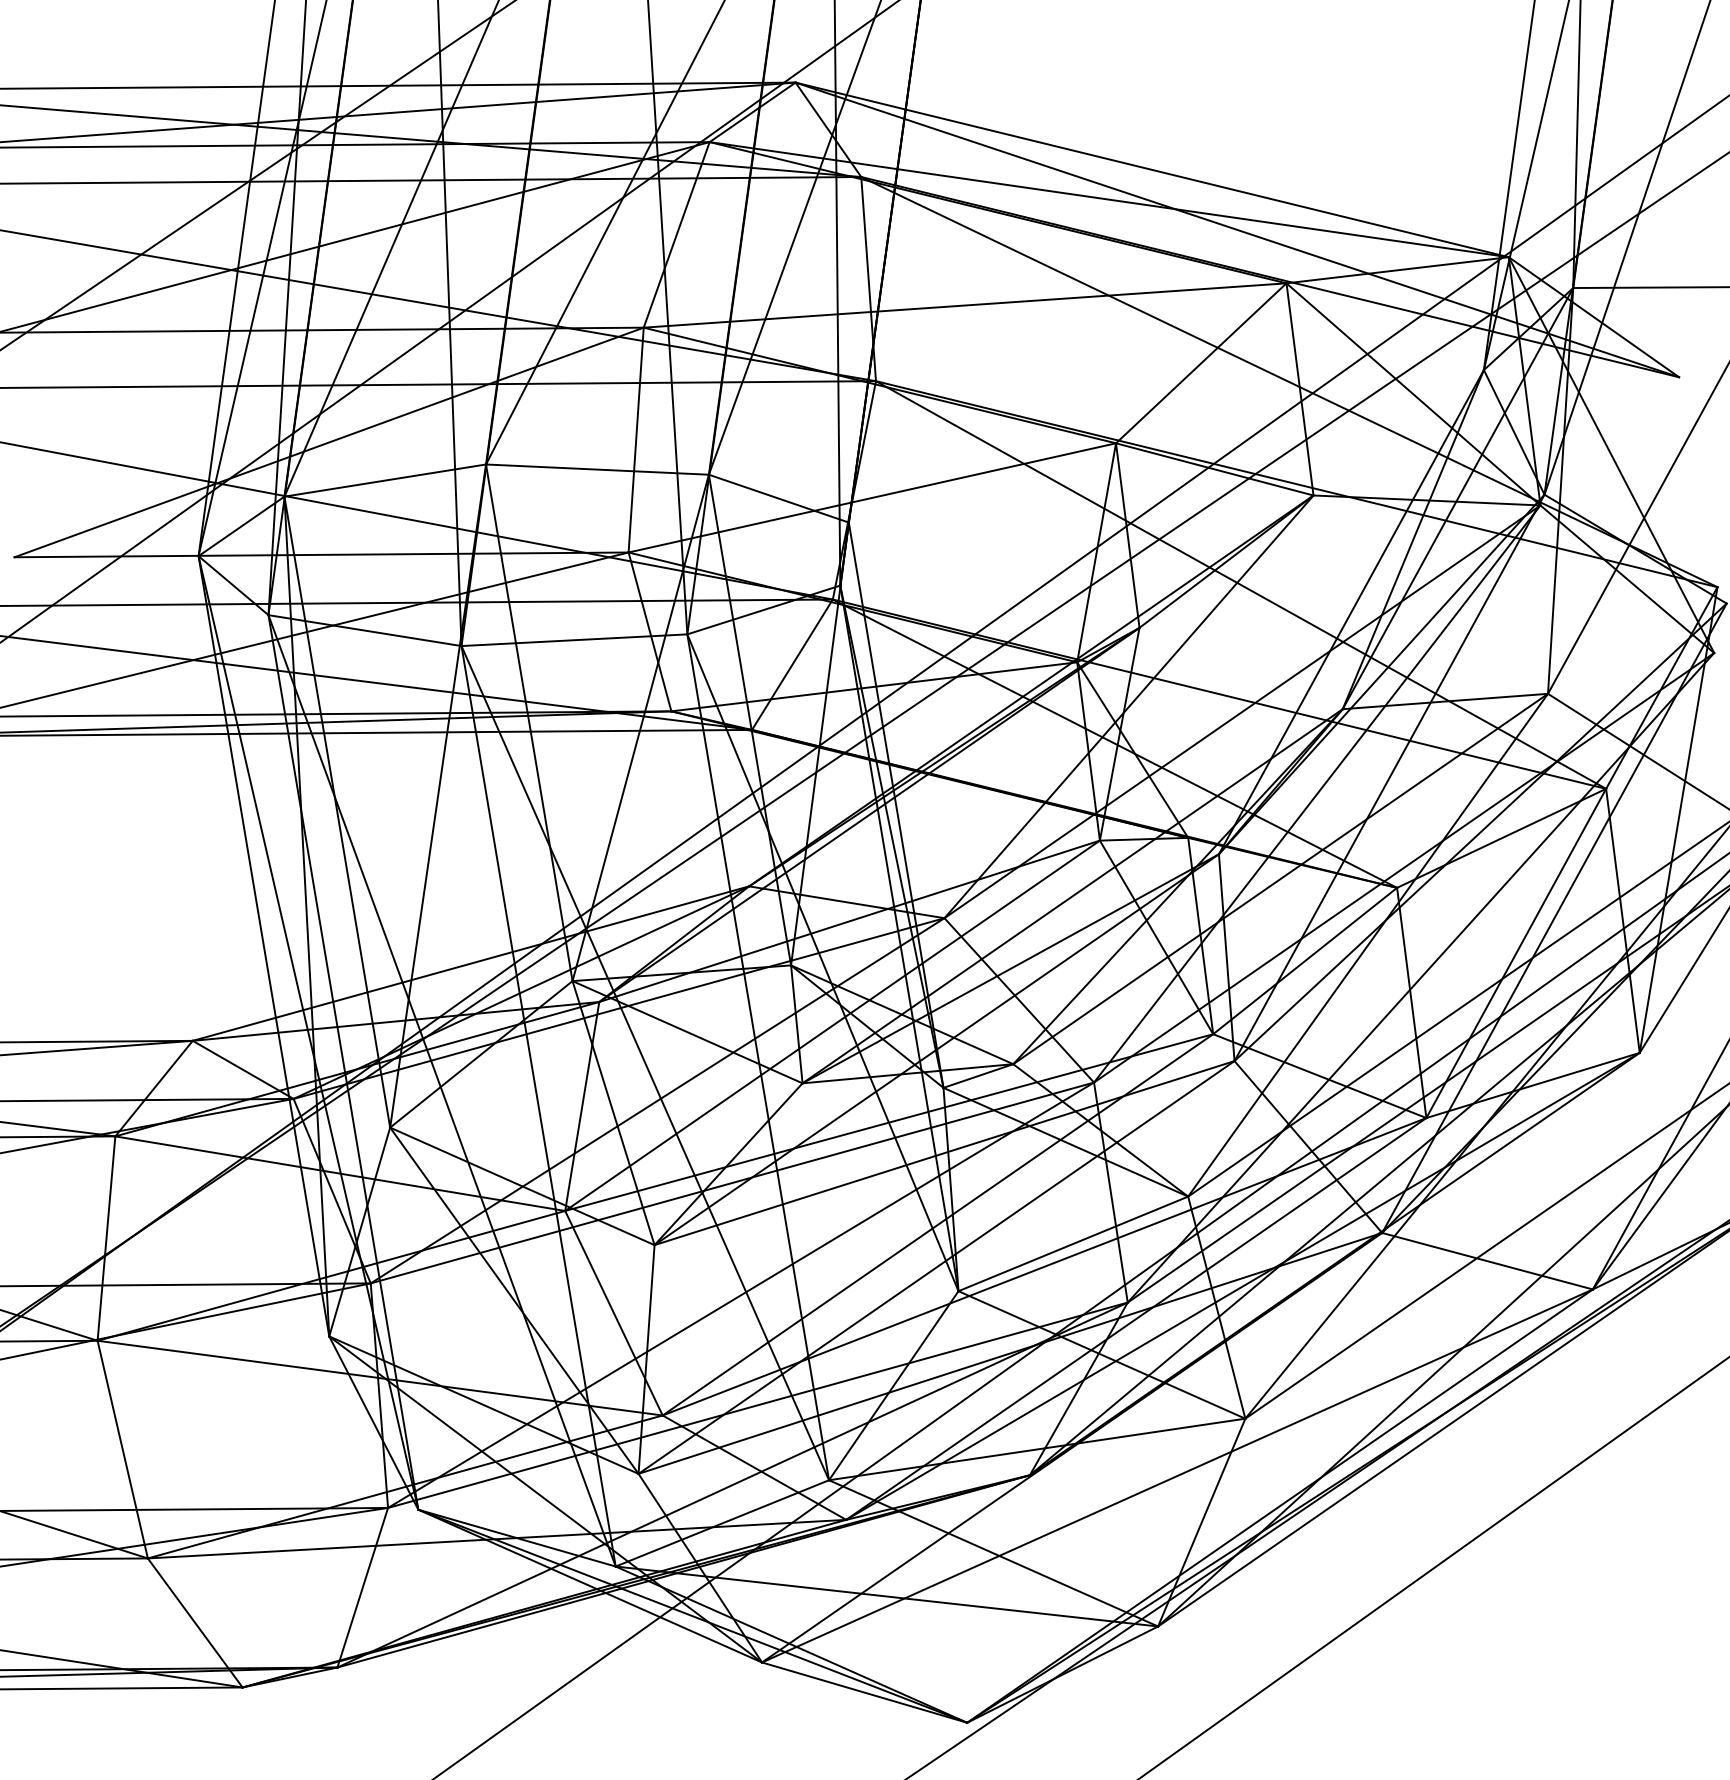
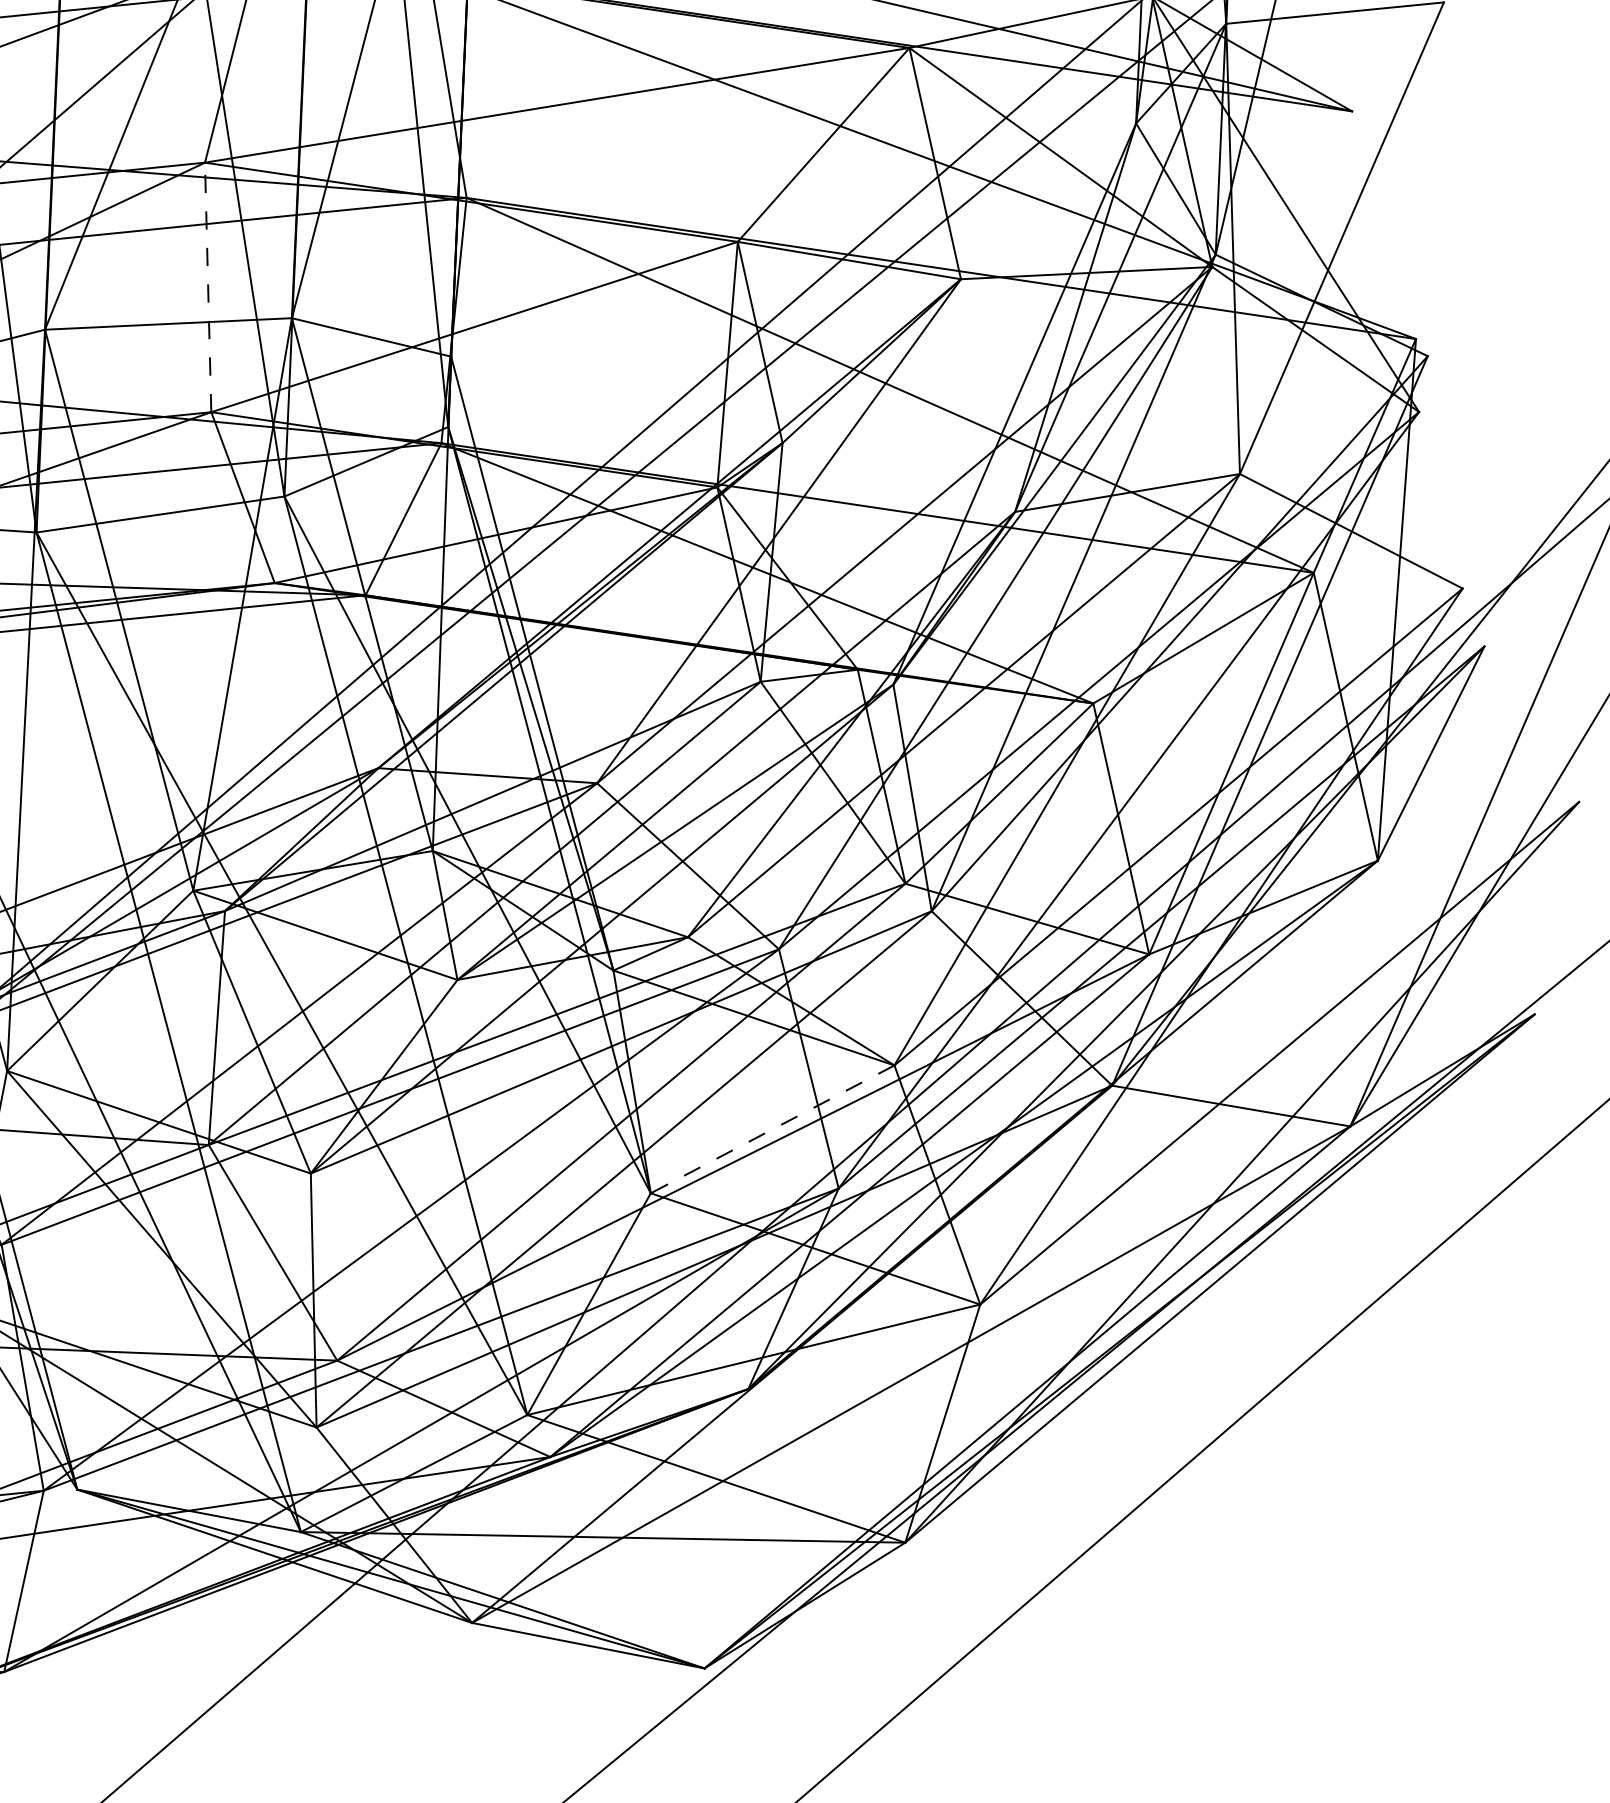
line: (636, 440) -> (208, 287), solid -> dashed
line: (1072, 1244) -> (771, 1130), solid -> dashed

